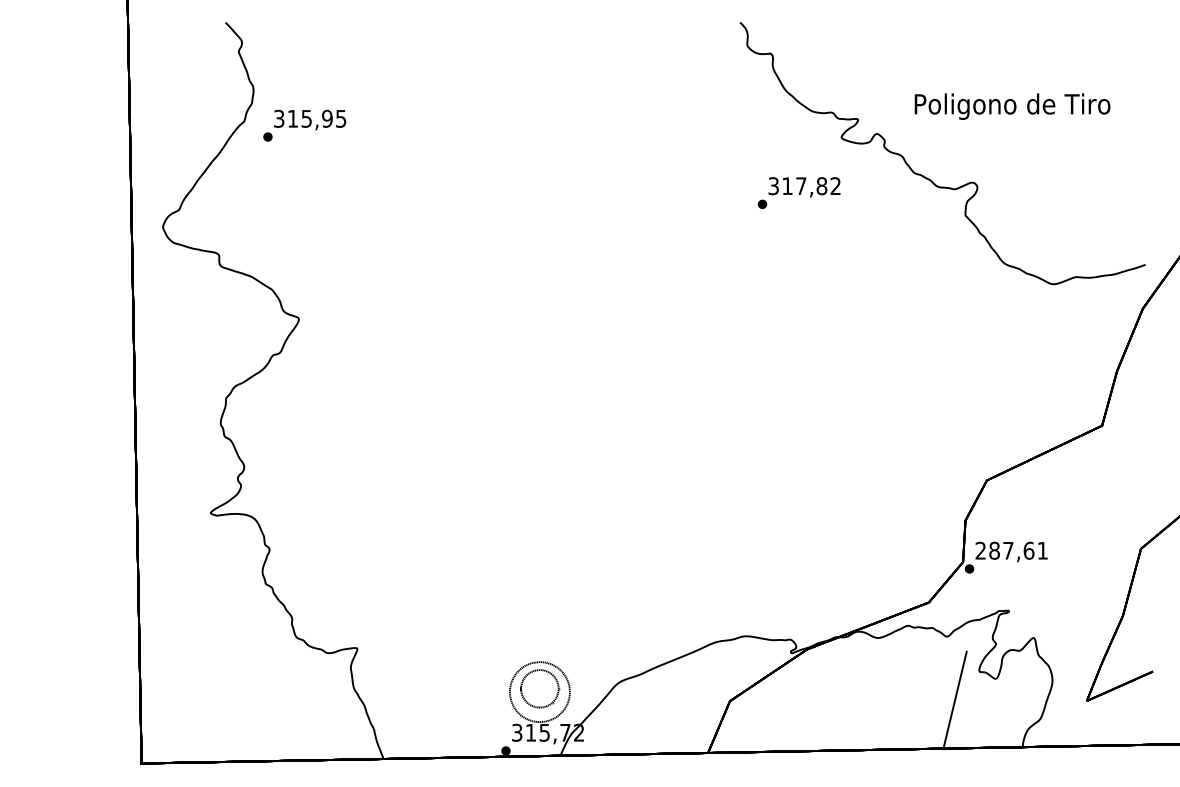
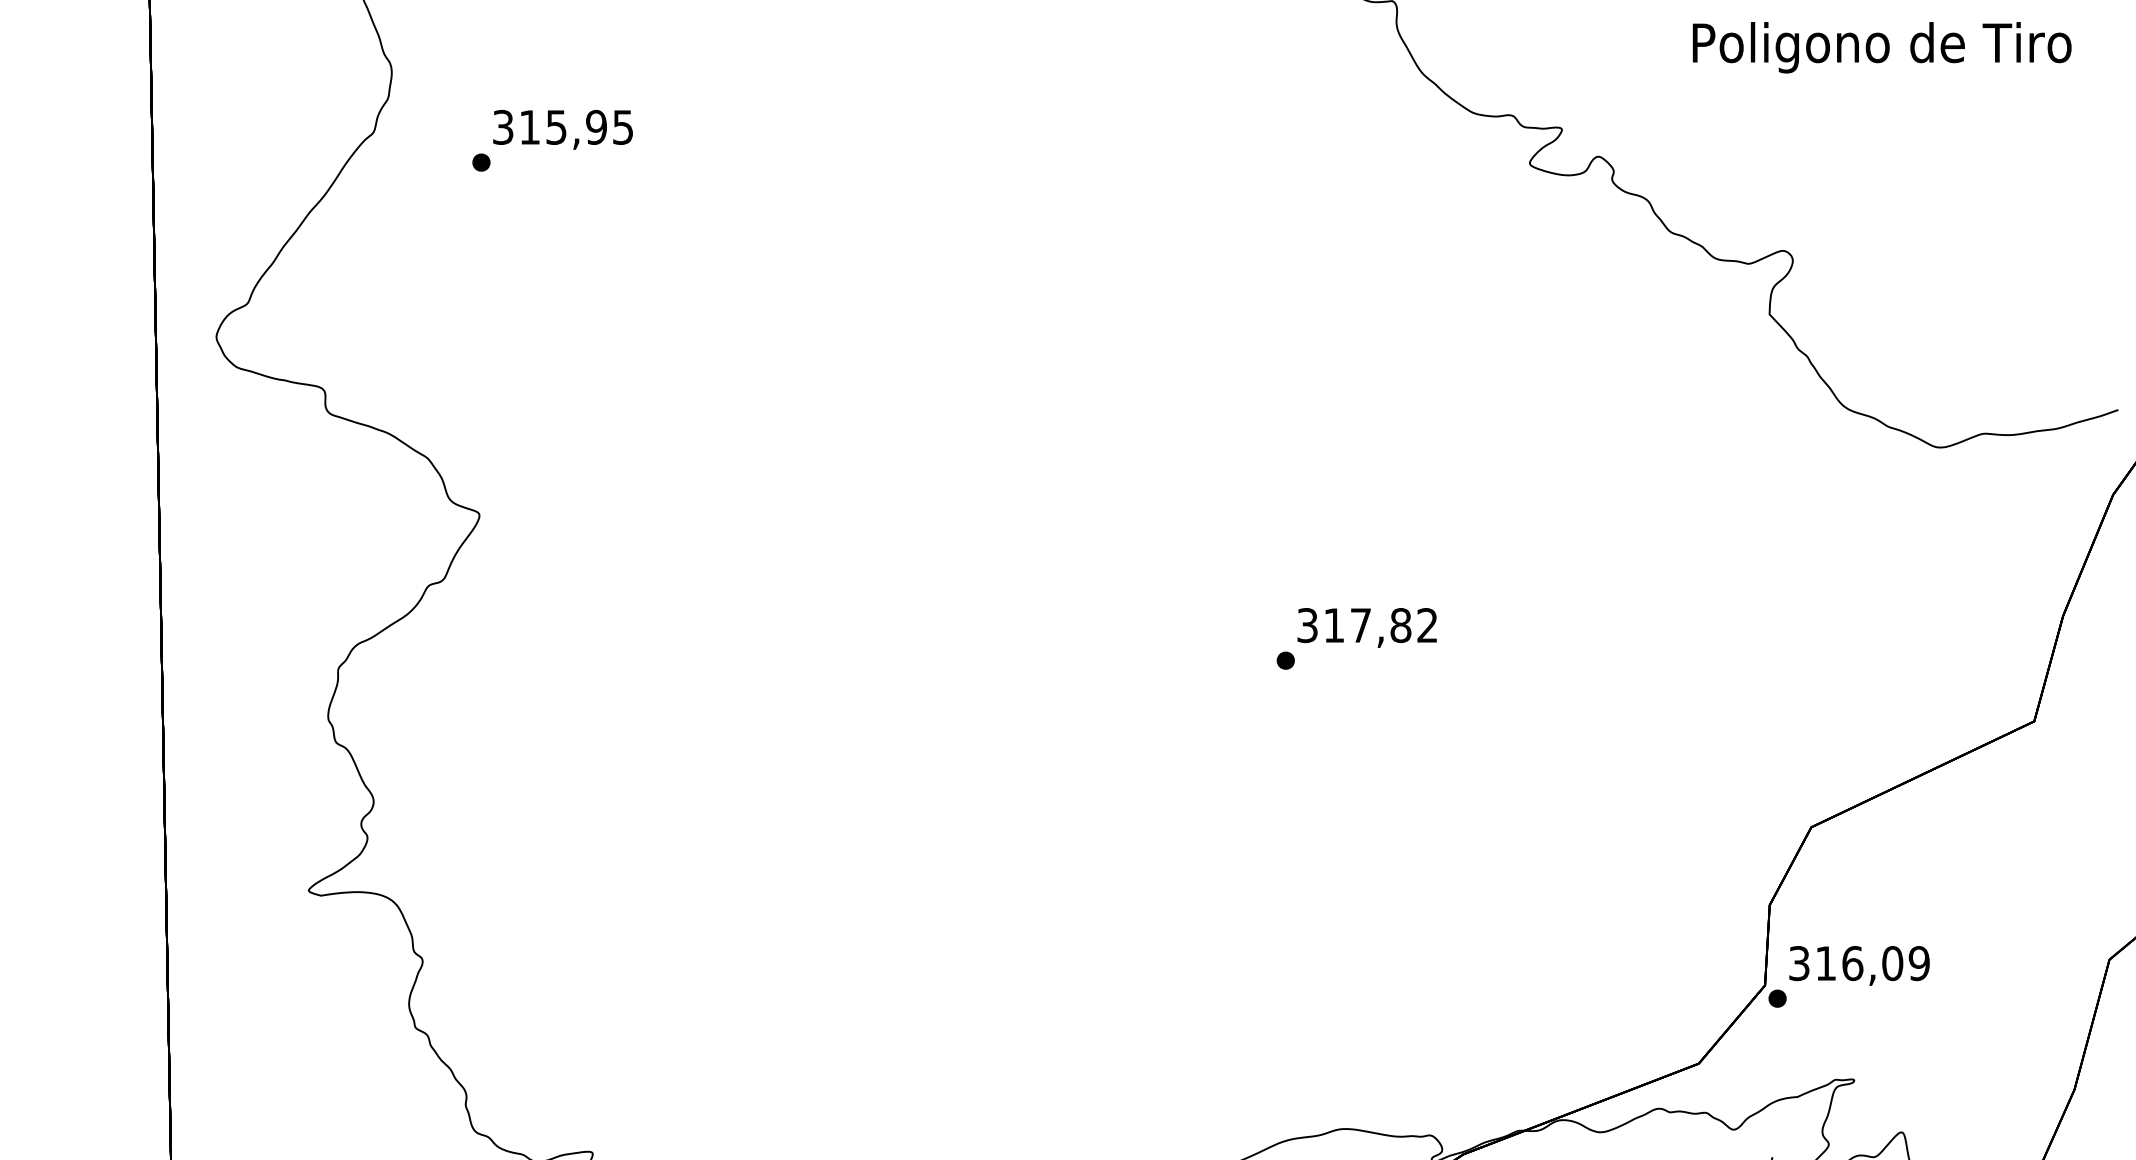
text: (1012, 106) -> (1882, 47), moved
text: (304, 125) -> (552, 140), moved
text: (798, 192) -> (1355, 637), moved
text: (1011, 550) -> (1858, 962), 287,61 -> 316,09

